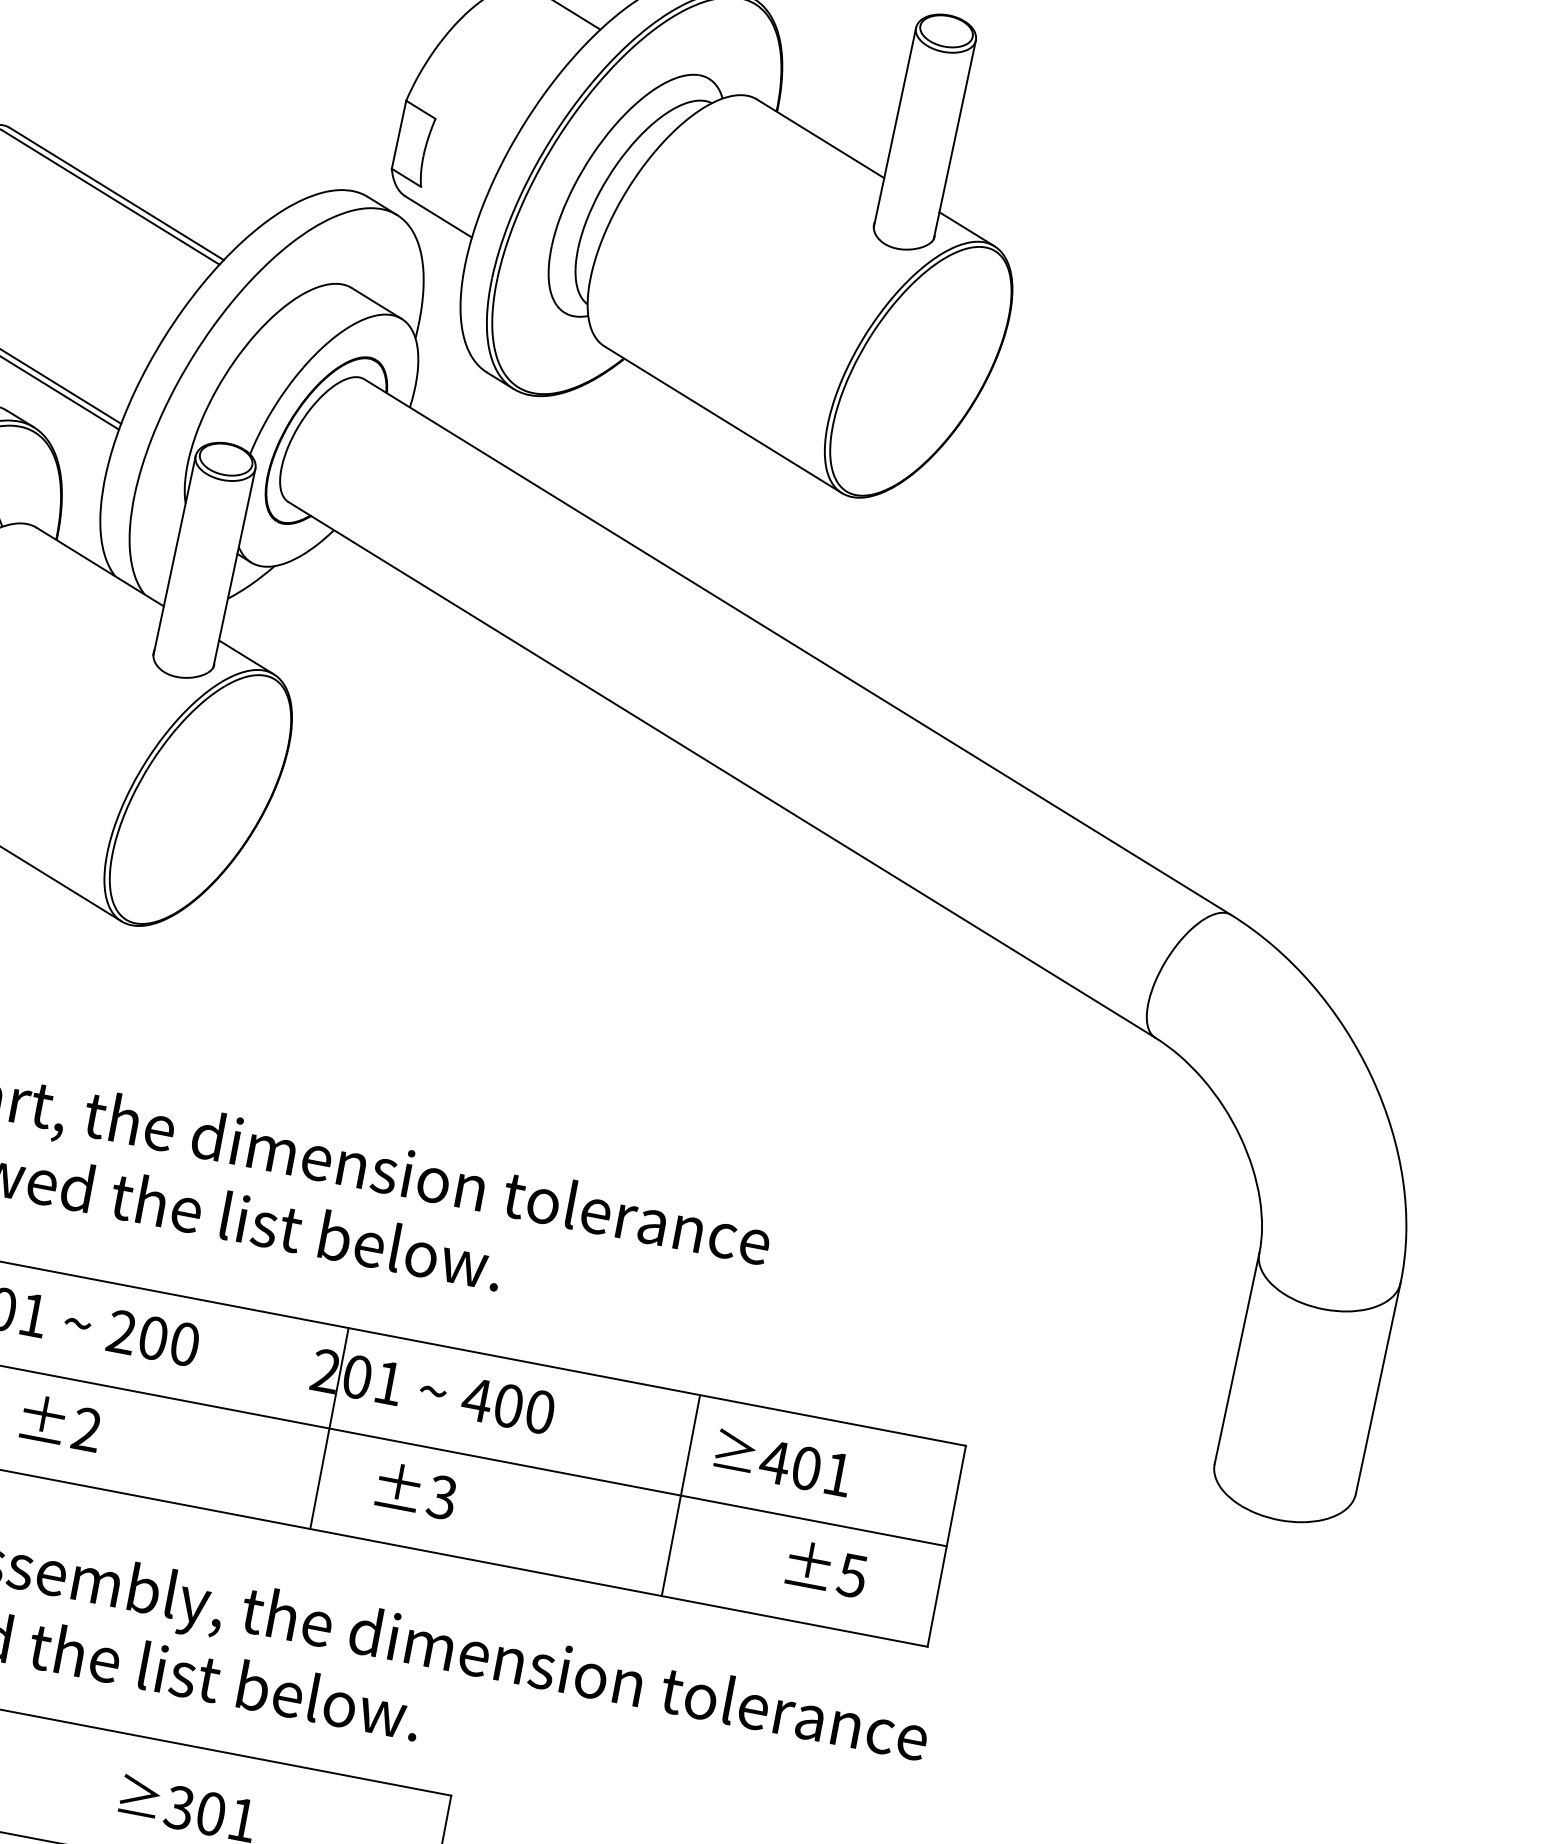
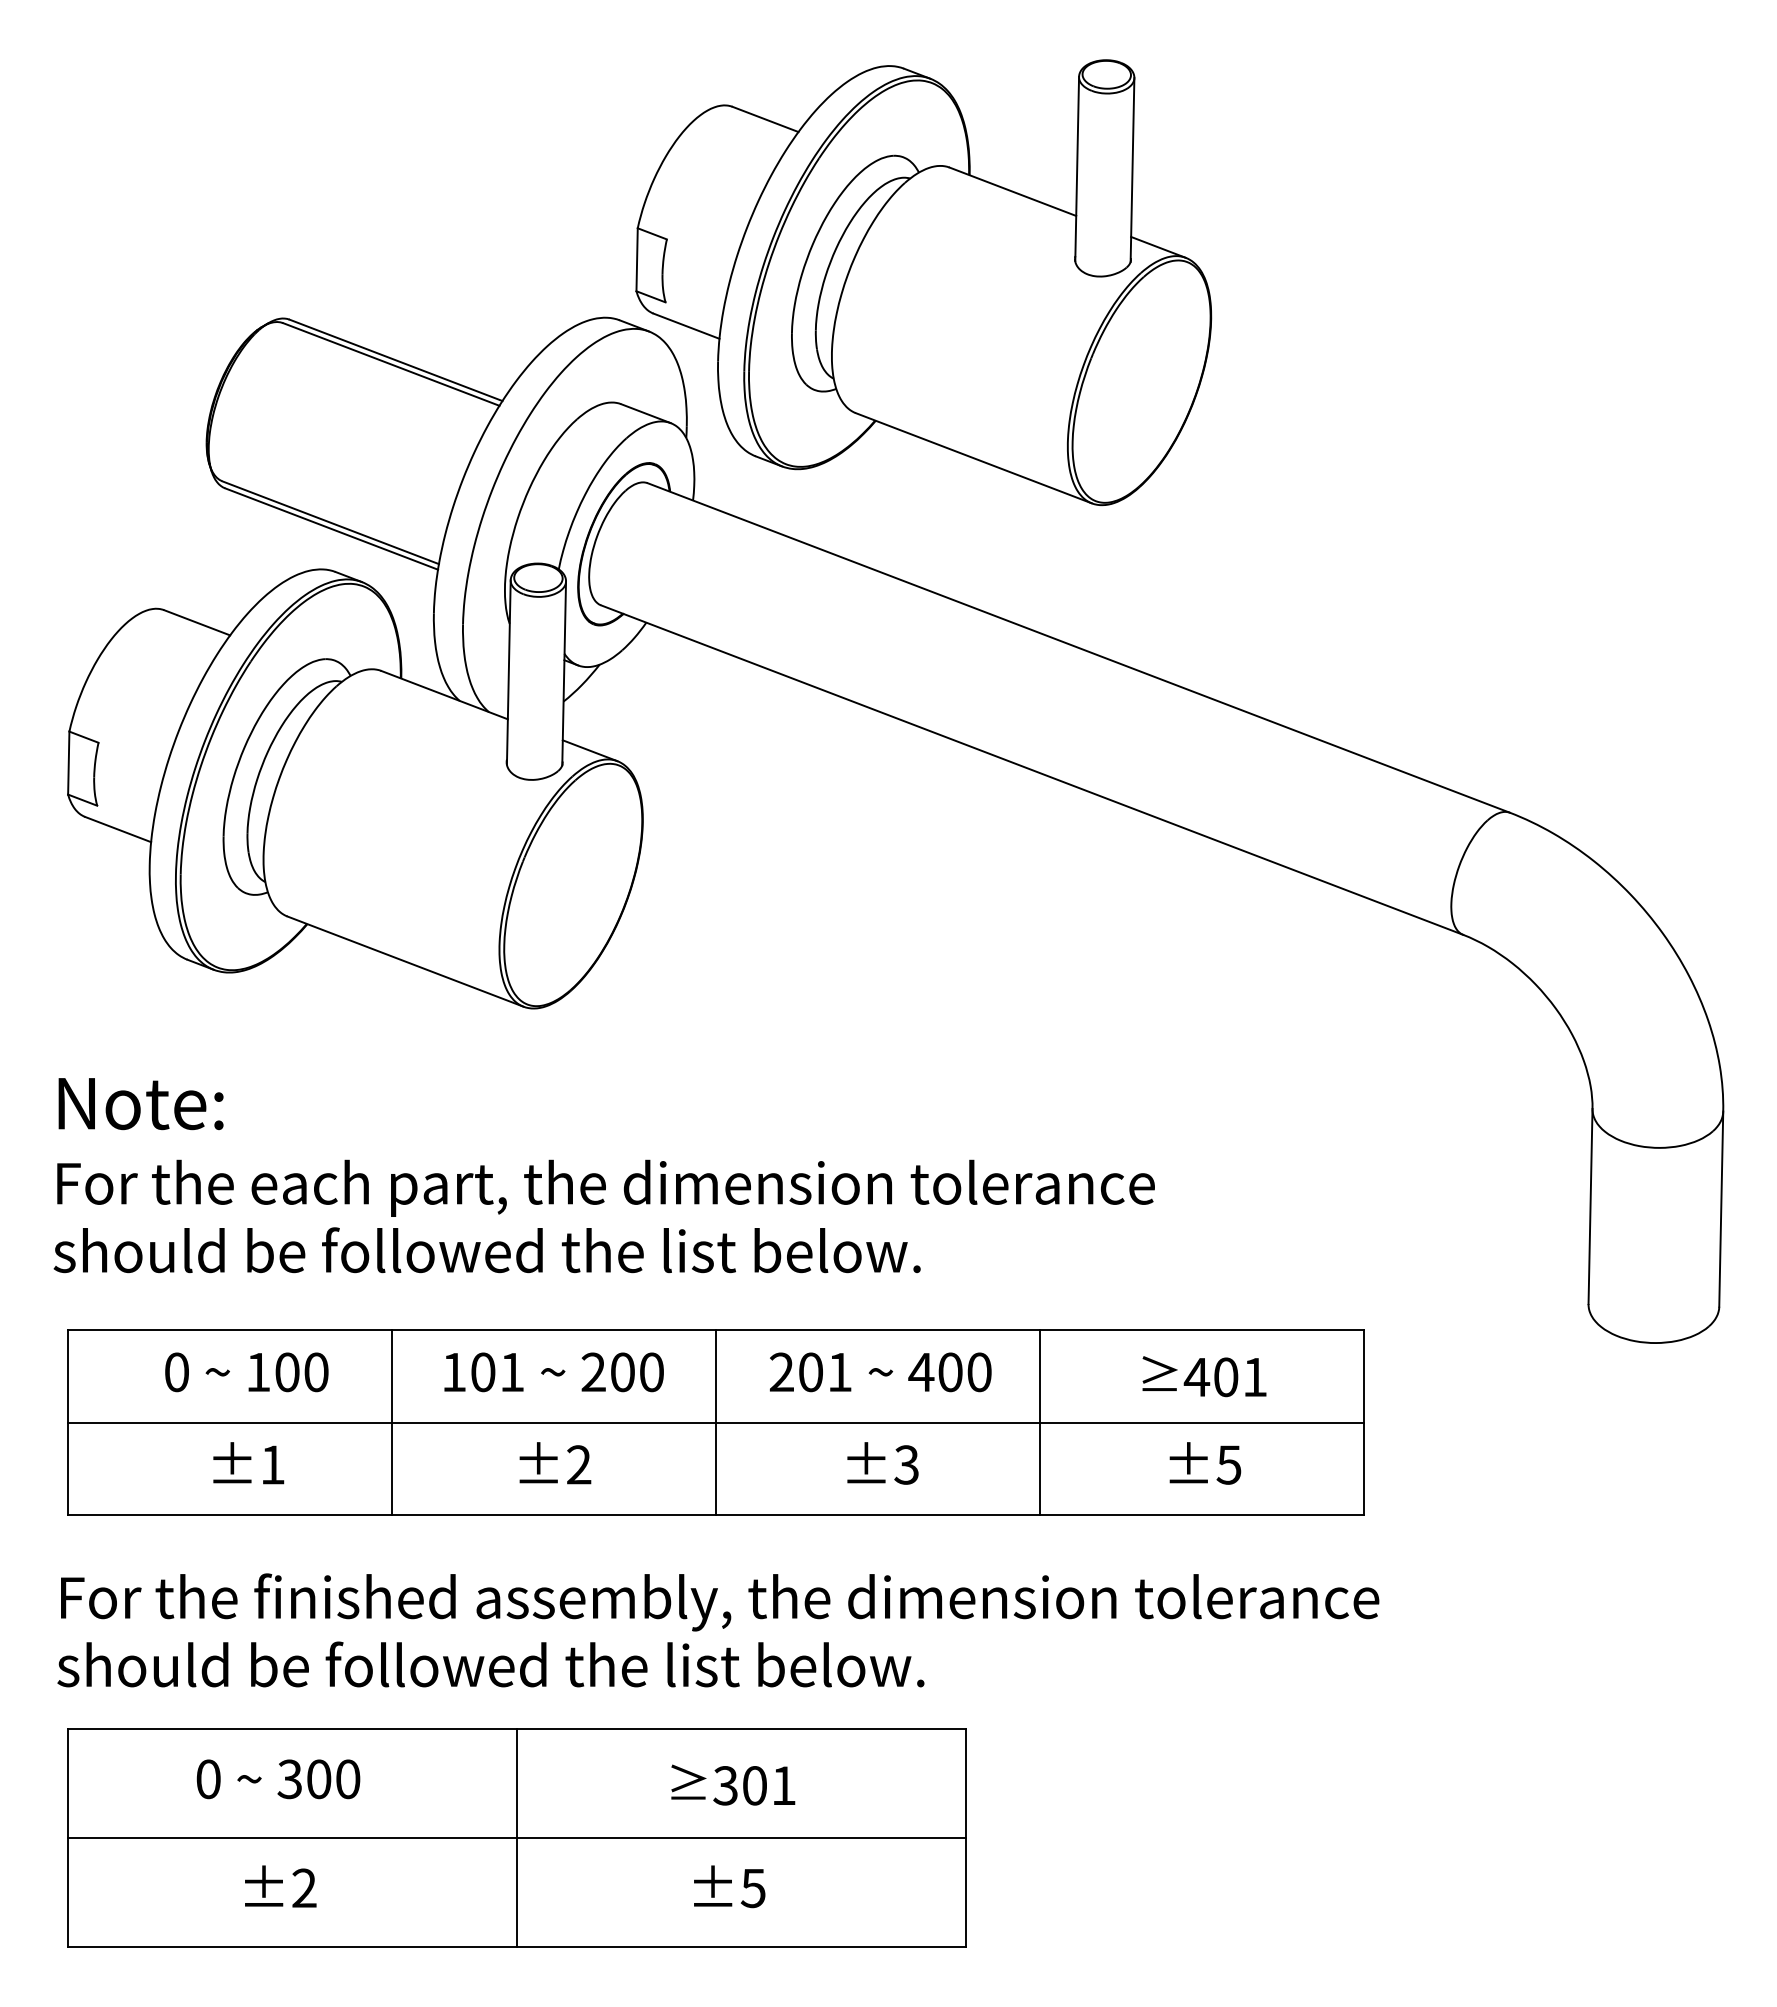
line: (329, 1428) -> (715, 1422), moved
line: (680, 1495) -> (1039, 1422), moved
text: (827, 1569) -> (1205, 1463), moved

